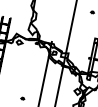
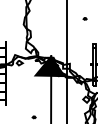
fill: (48, 51) -> (49, 66), added

